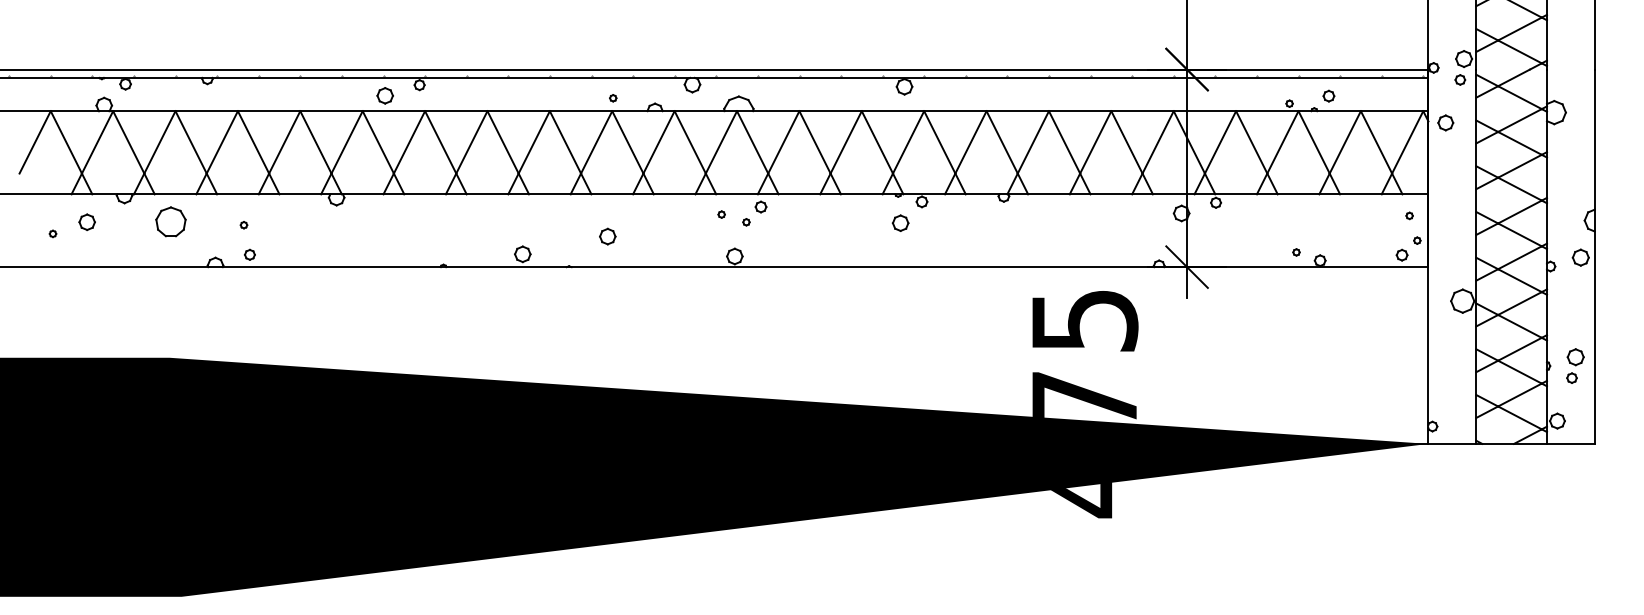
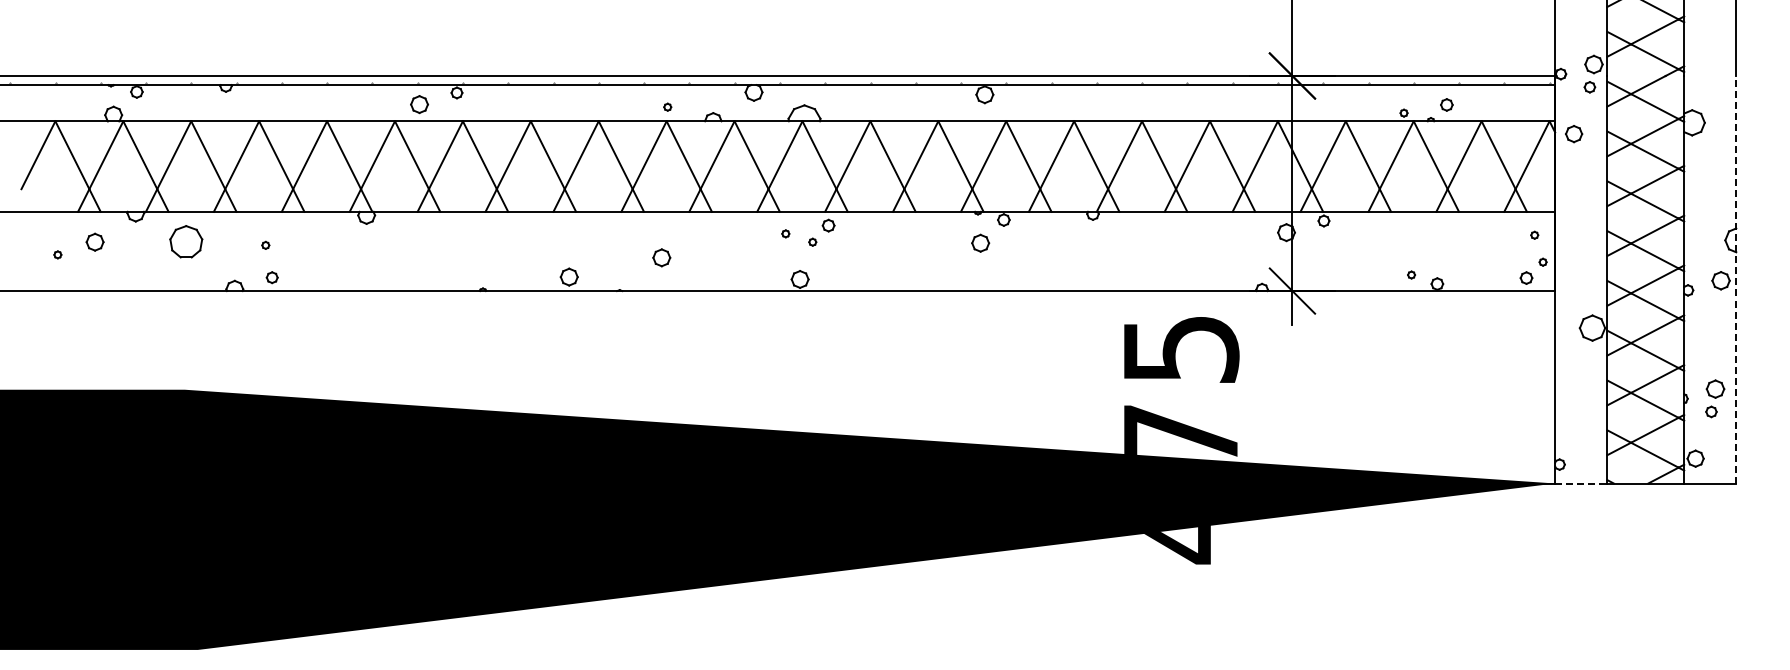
line: (1595, 256) -> (1736, 279), solid -> dashed
line: (1452, 443) -> (1581, 483), solid -> dashed

